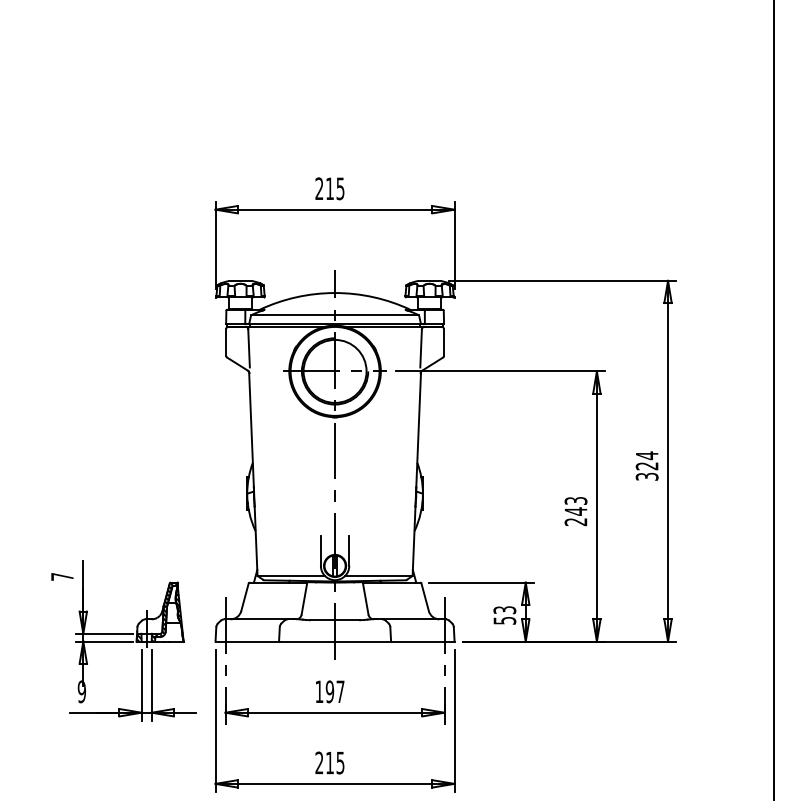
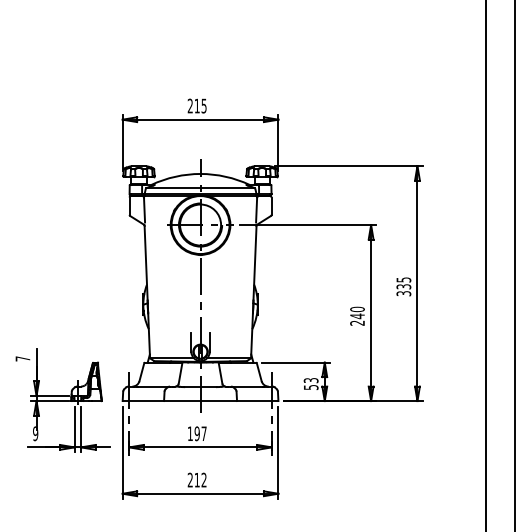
text: (646, 461) -> (403, 283), 324 -> 335
text: (575, 501) -> (357, 309), 243 -> 240
text: (339, 761) -> (203, 479), 215 -> 212

